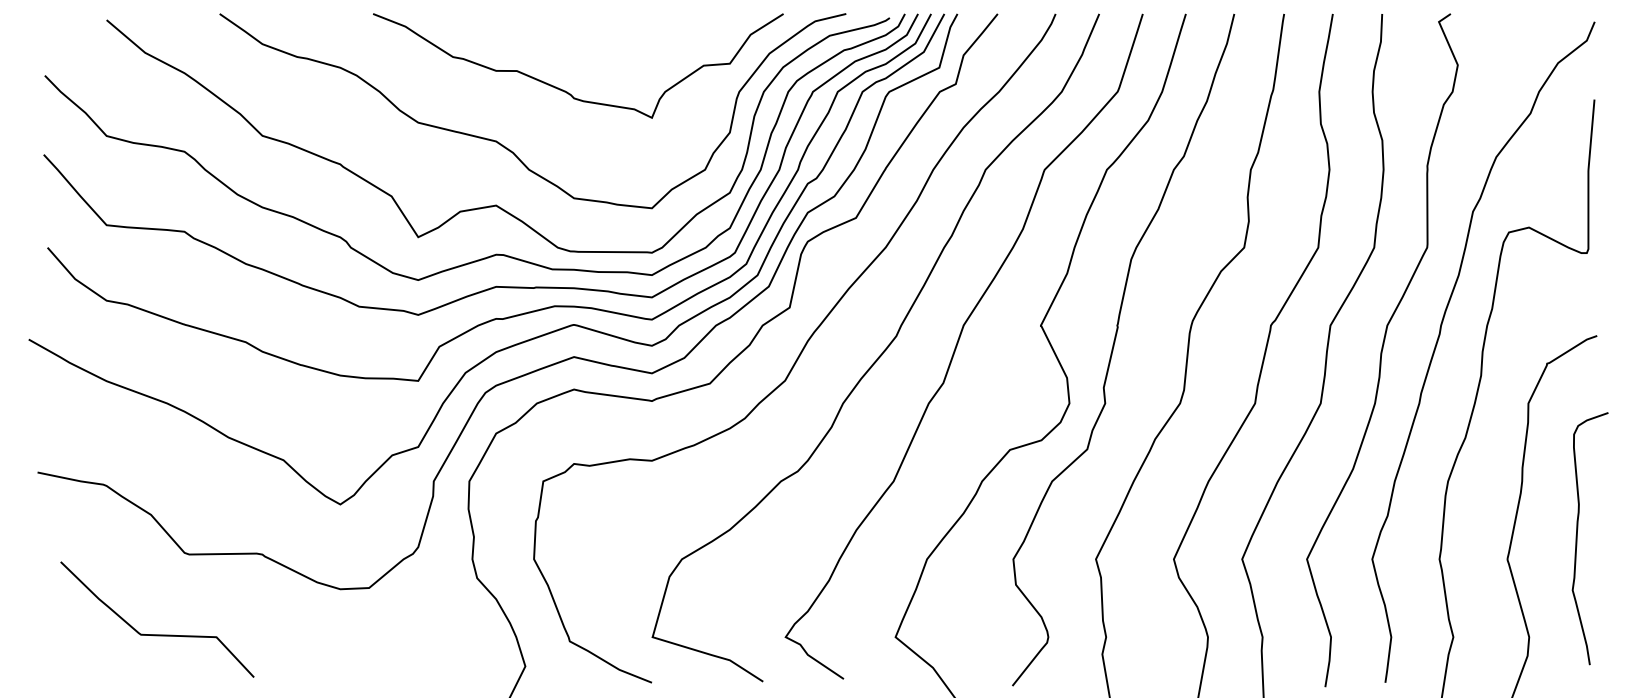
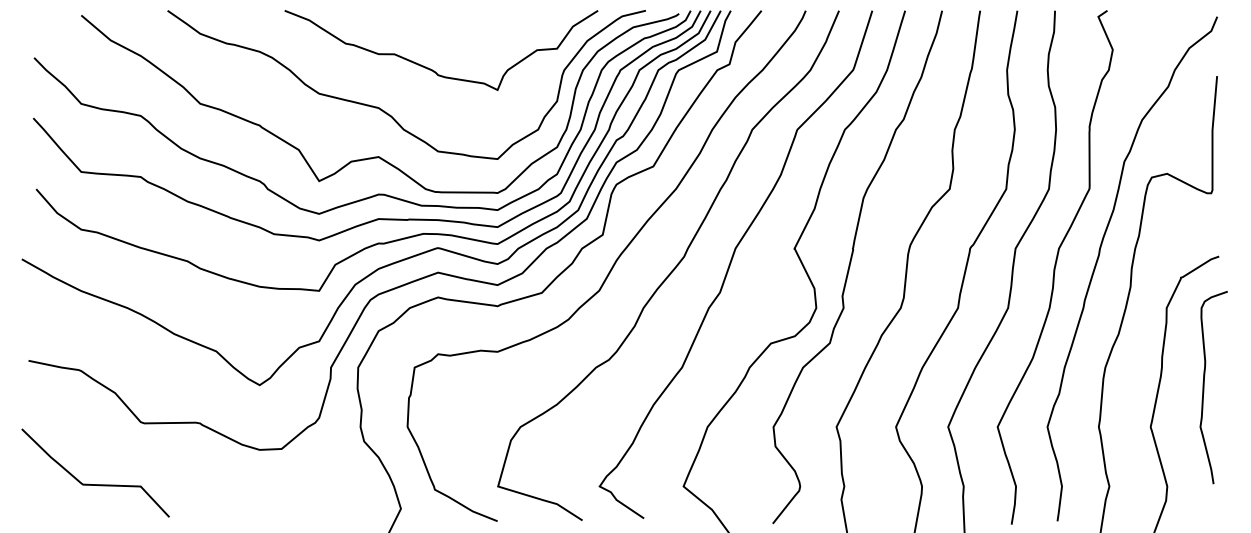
curve: (1577, 538) -> (1204, 387), moved
curve: (157, 634) -> (95, 484), moved

